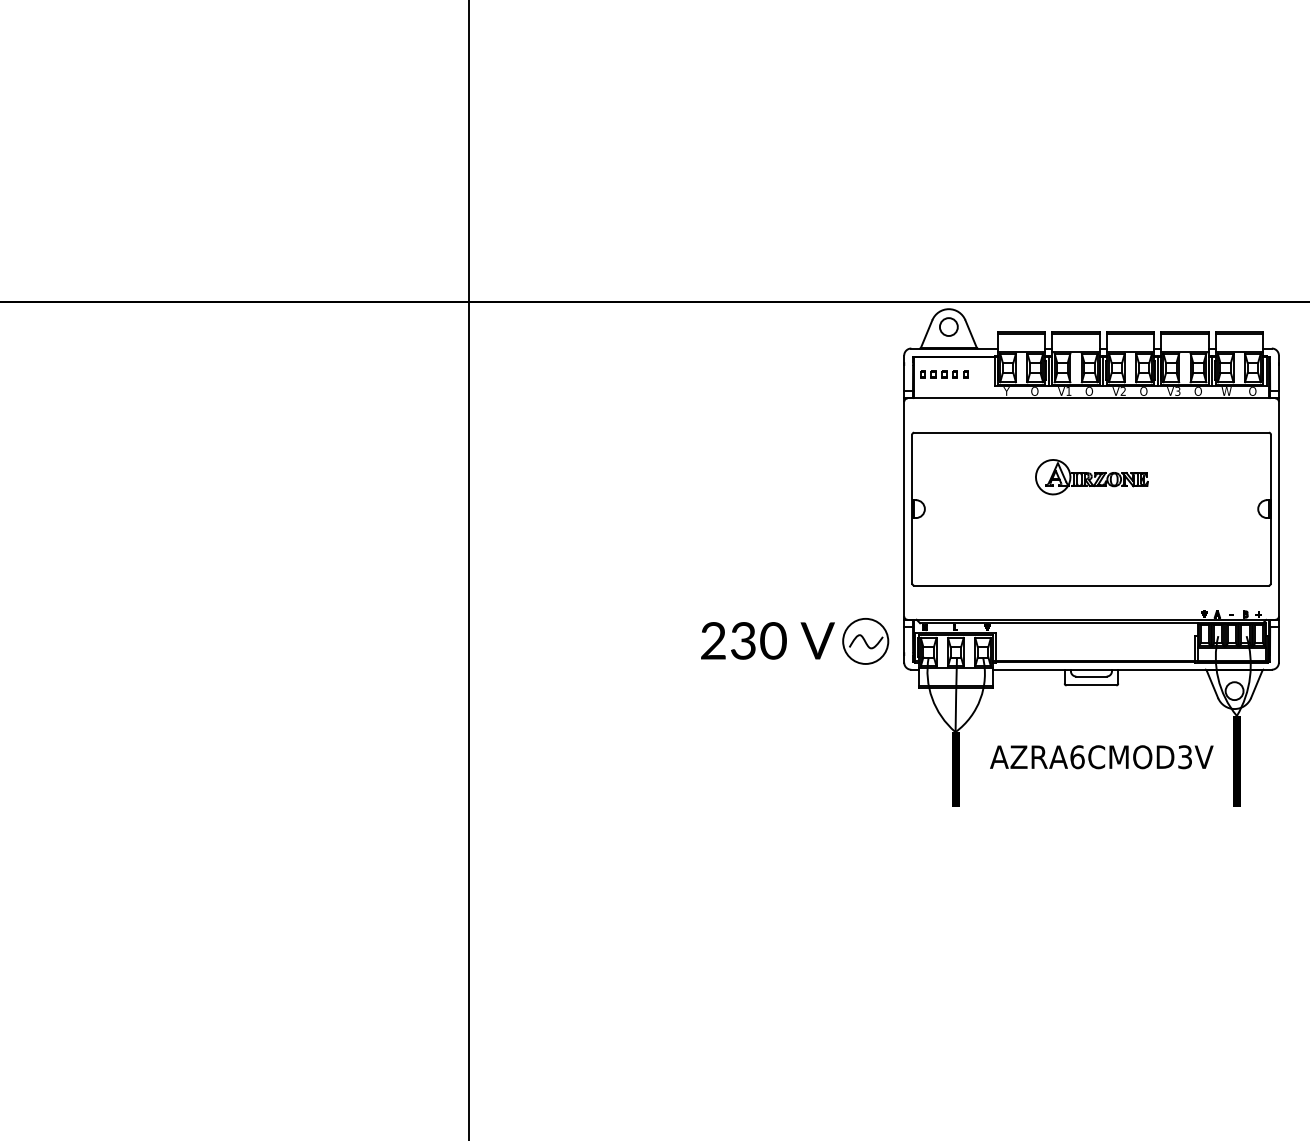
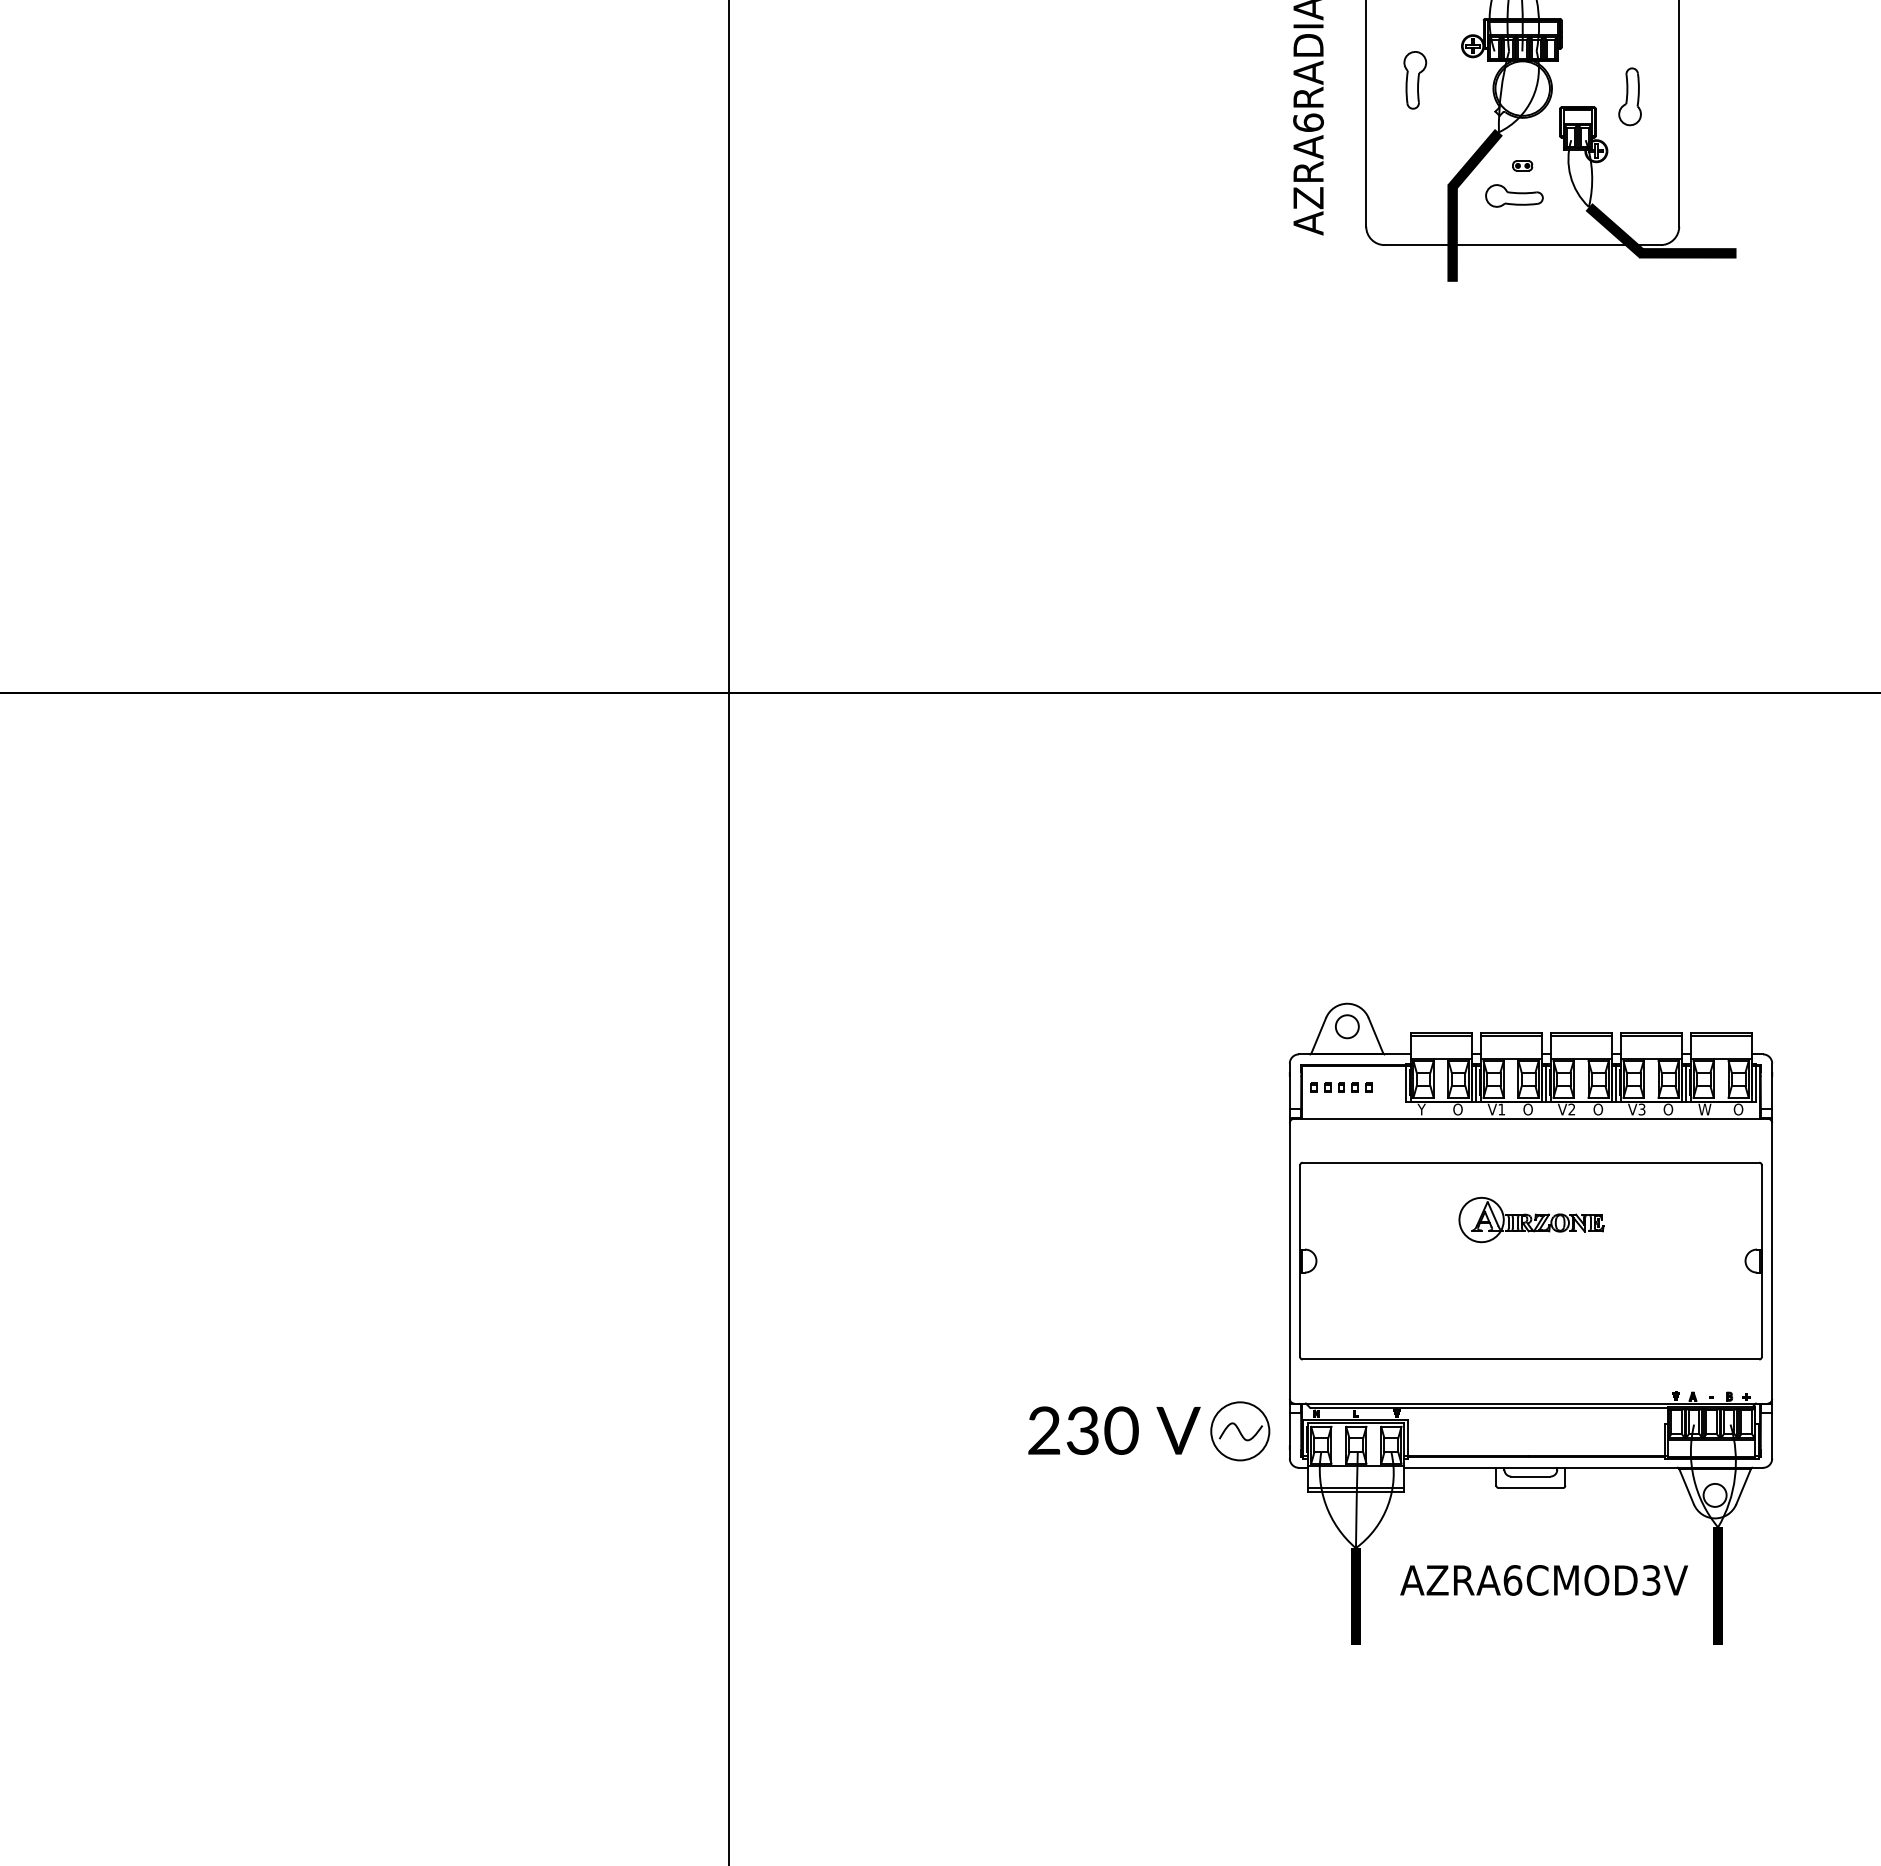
part: (990, 557) -> (1400, 1323), moved

